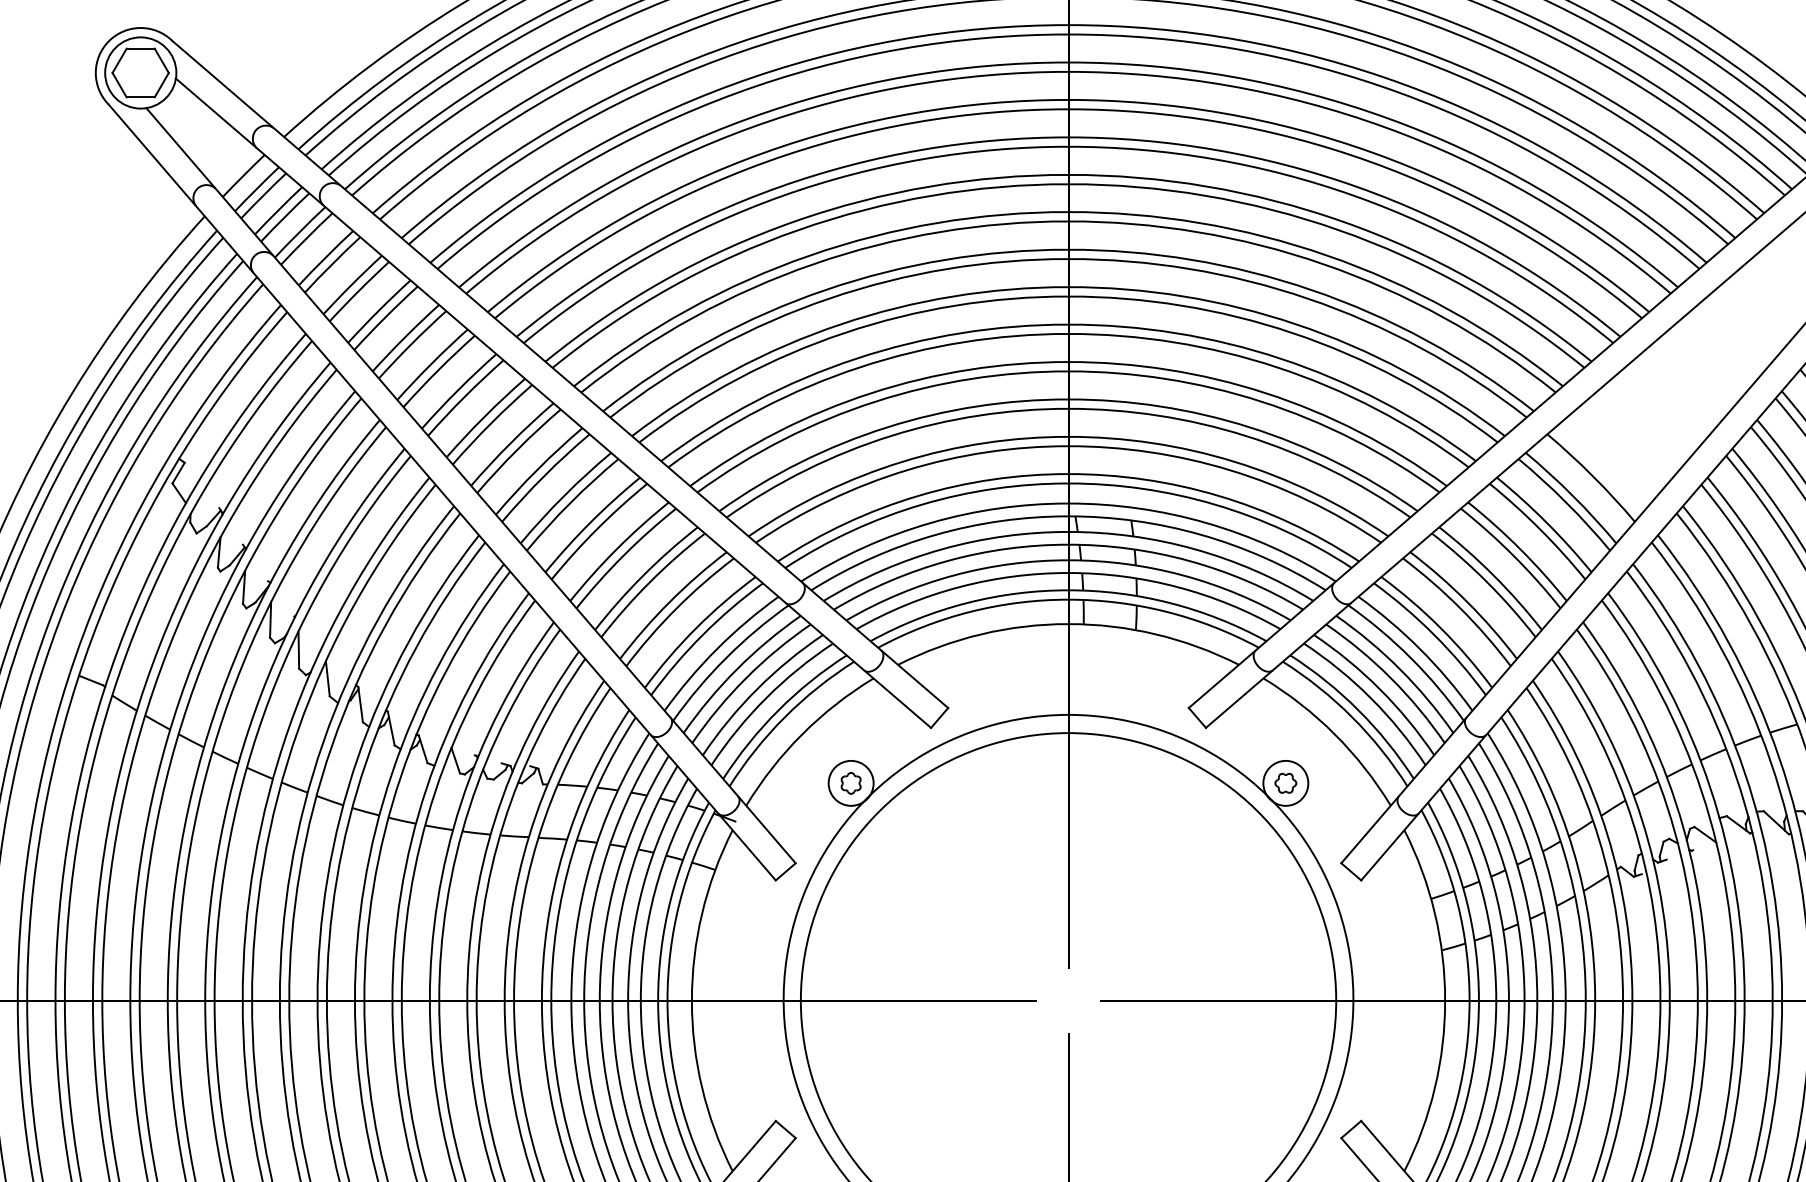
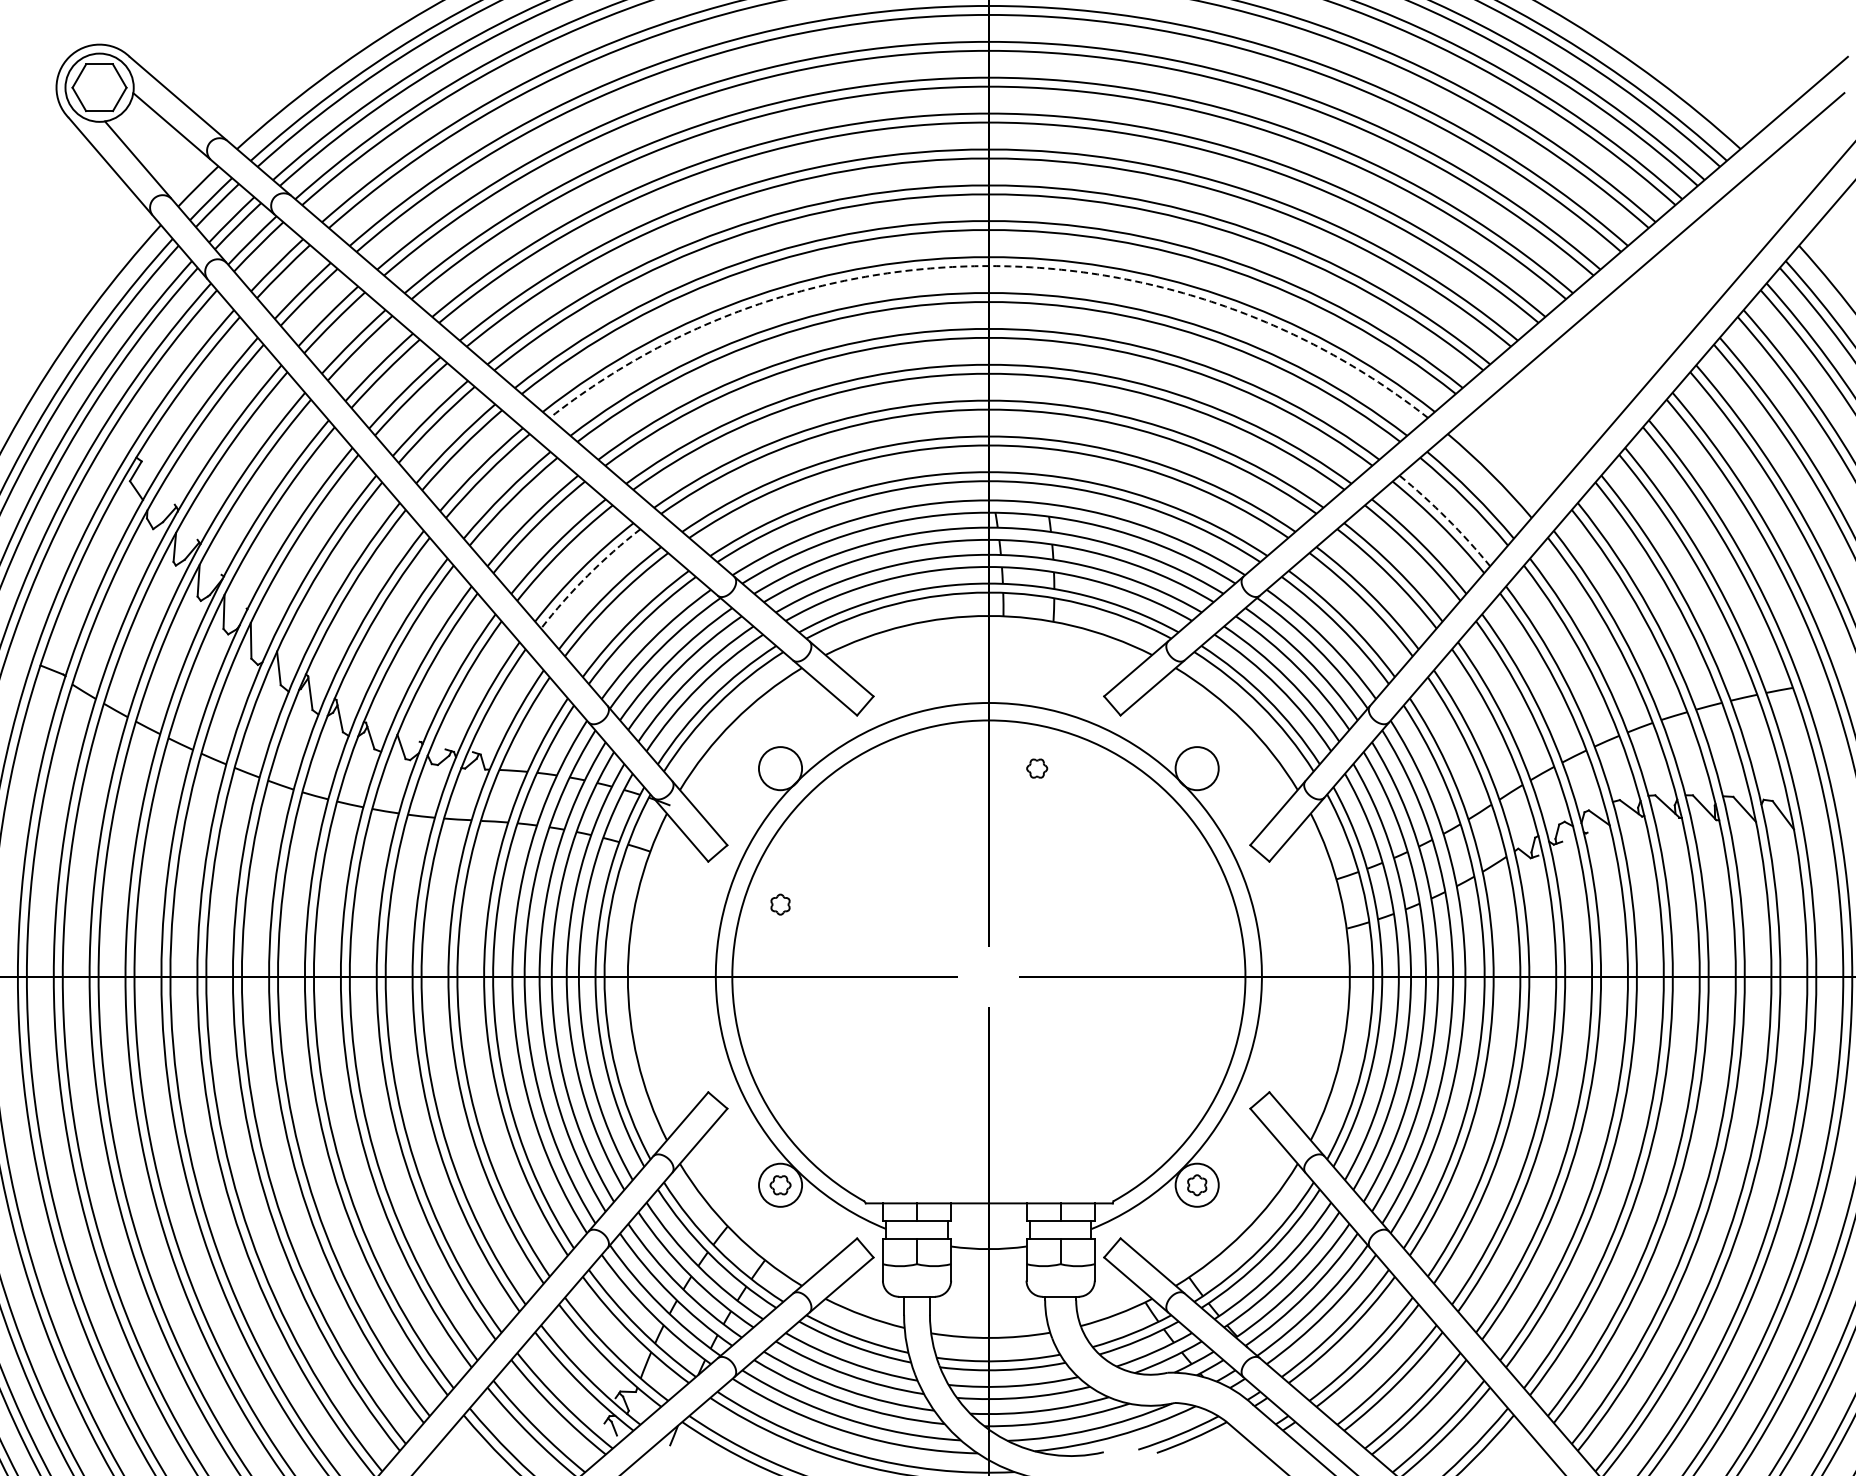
arc: (1068, 259) -> (988, 266), solid -> dashed
arc: (1547, 522) -> (1447, 518), solid -> dashed
arc: (649, 581) -> (587, 575), solid -> dashed
part: (851, 783) -> (780, 904), moved
part: (1286, 783) -> (1037, 768), moved

